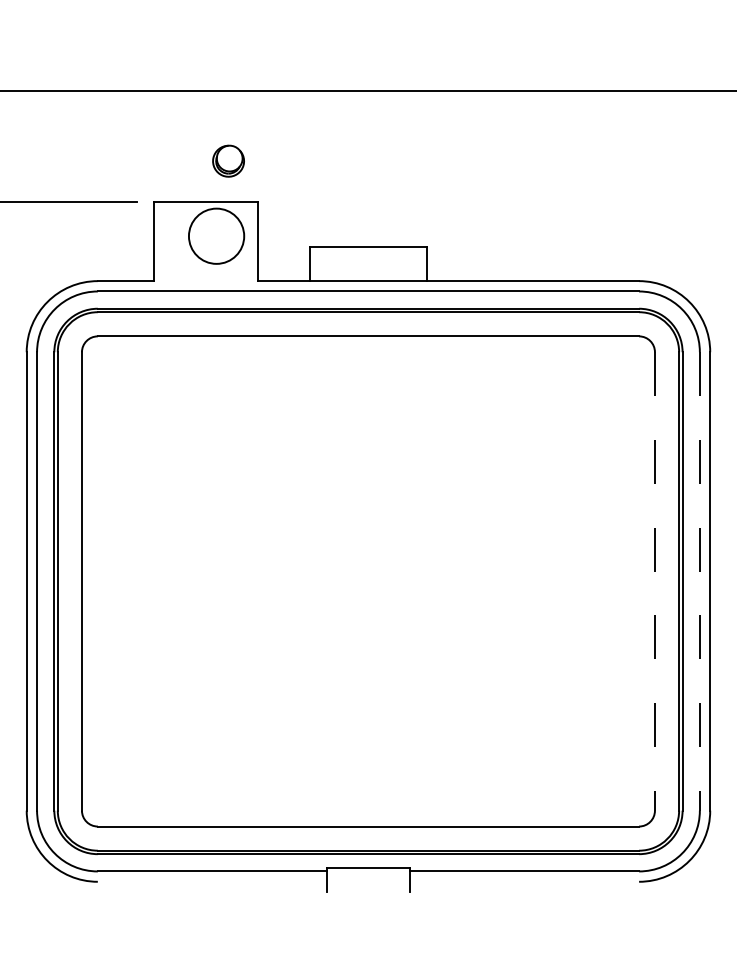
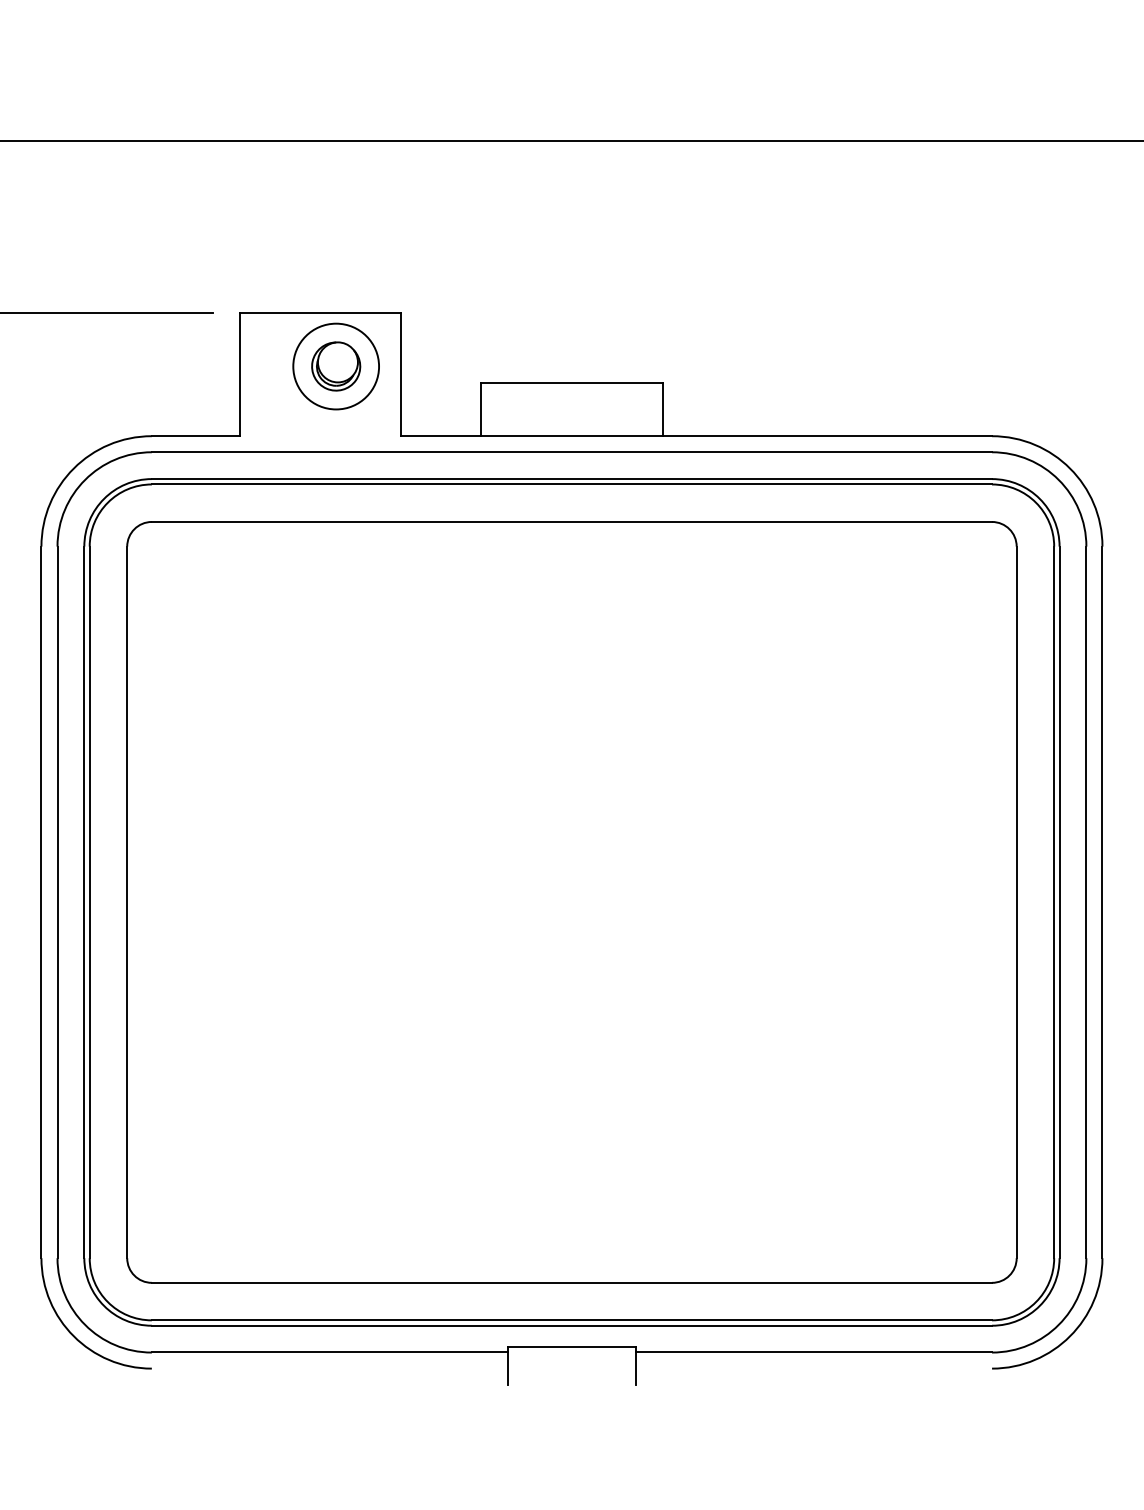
part: (228, 160) -> (336, 365), moved
line: (655, 581) -> (1017, 902), dashed -> solid
line: (699, 581) -> (1085, 902), dashed -> solid

